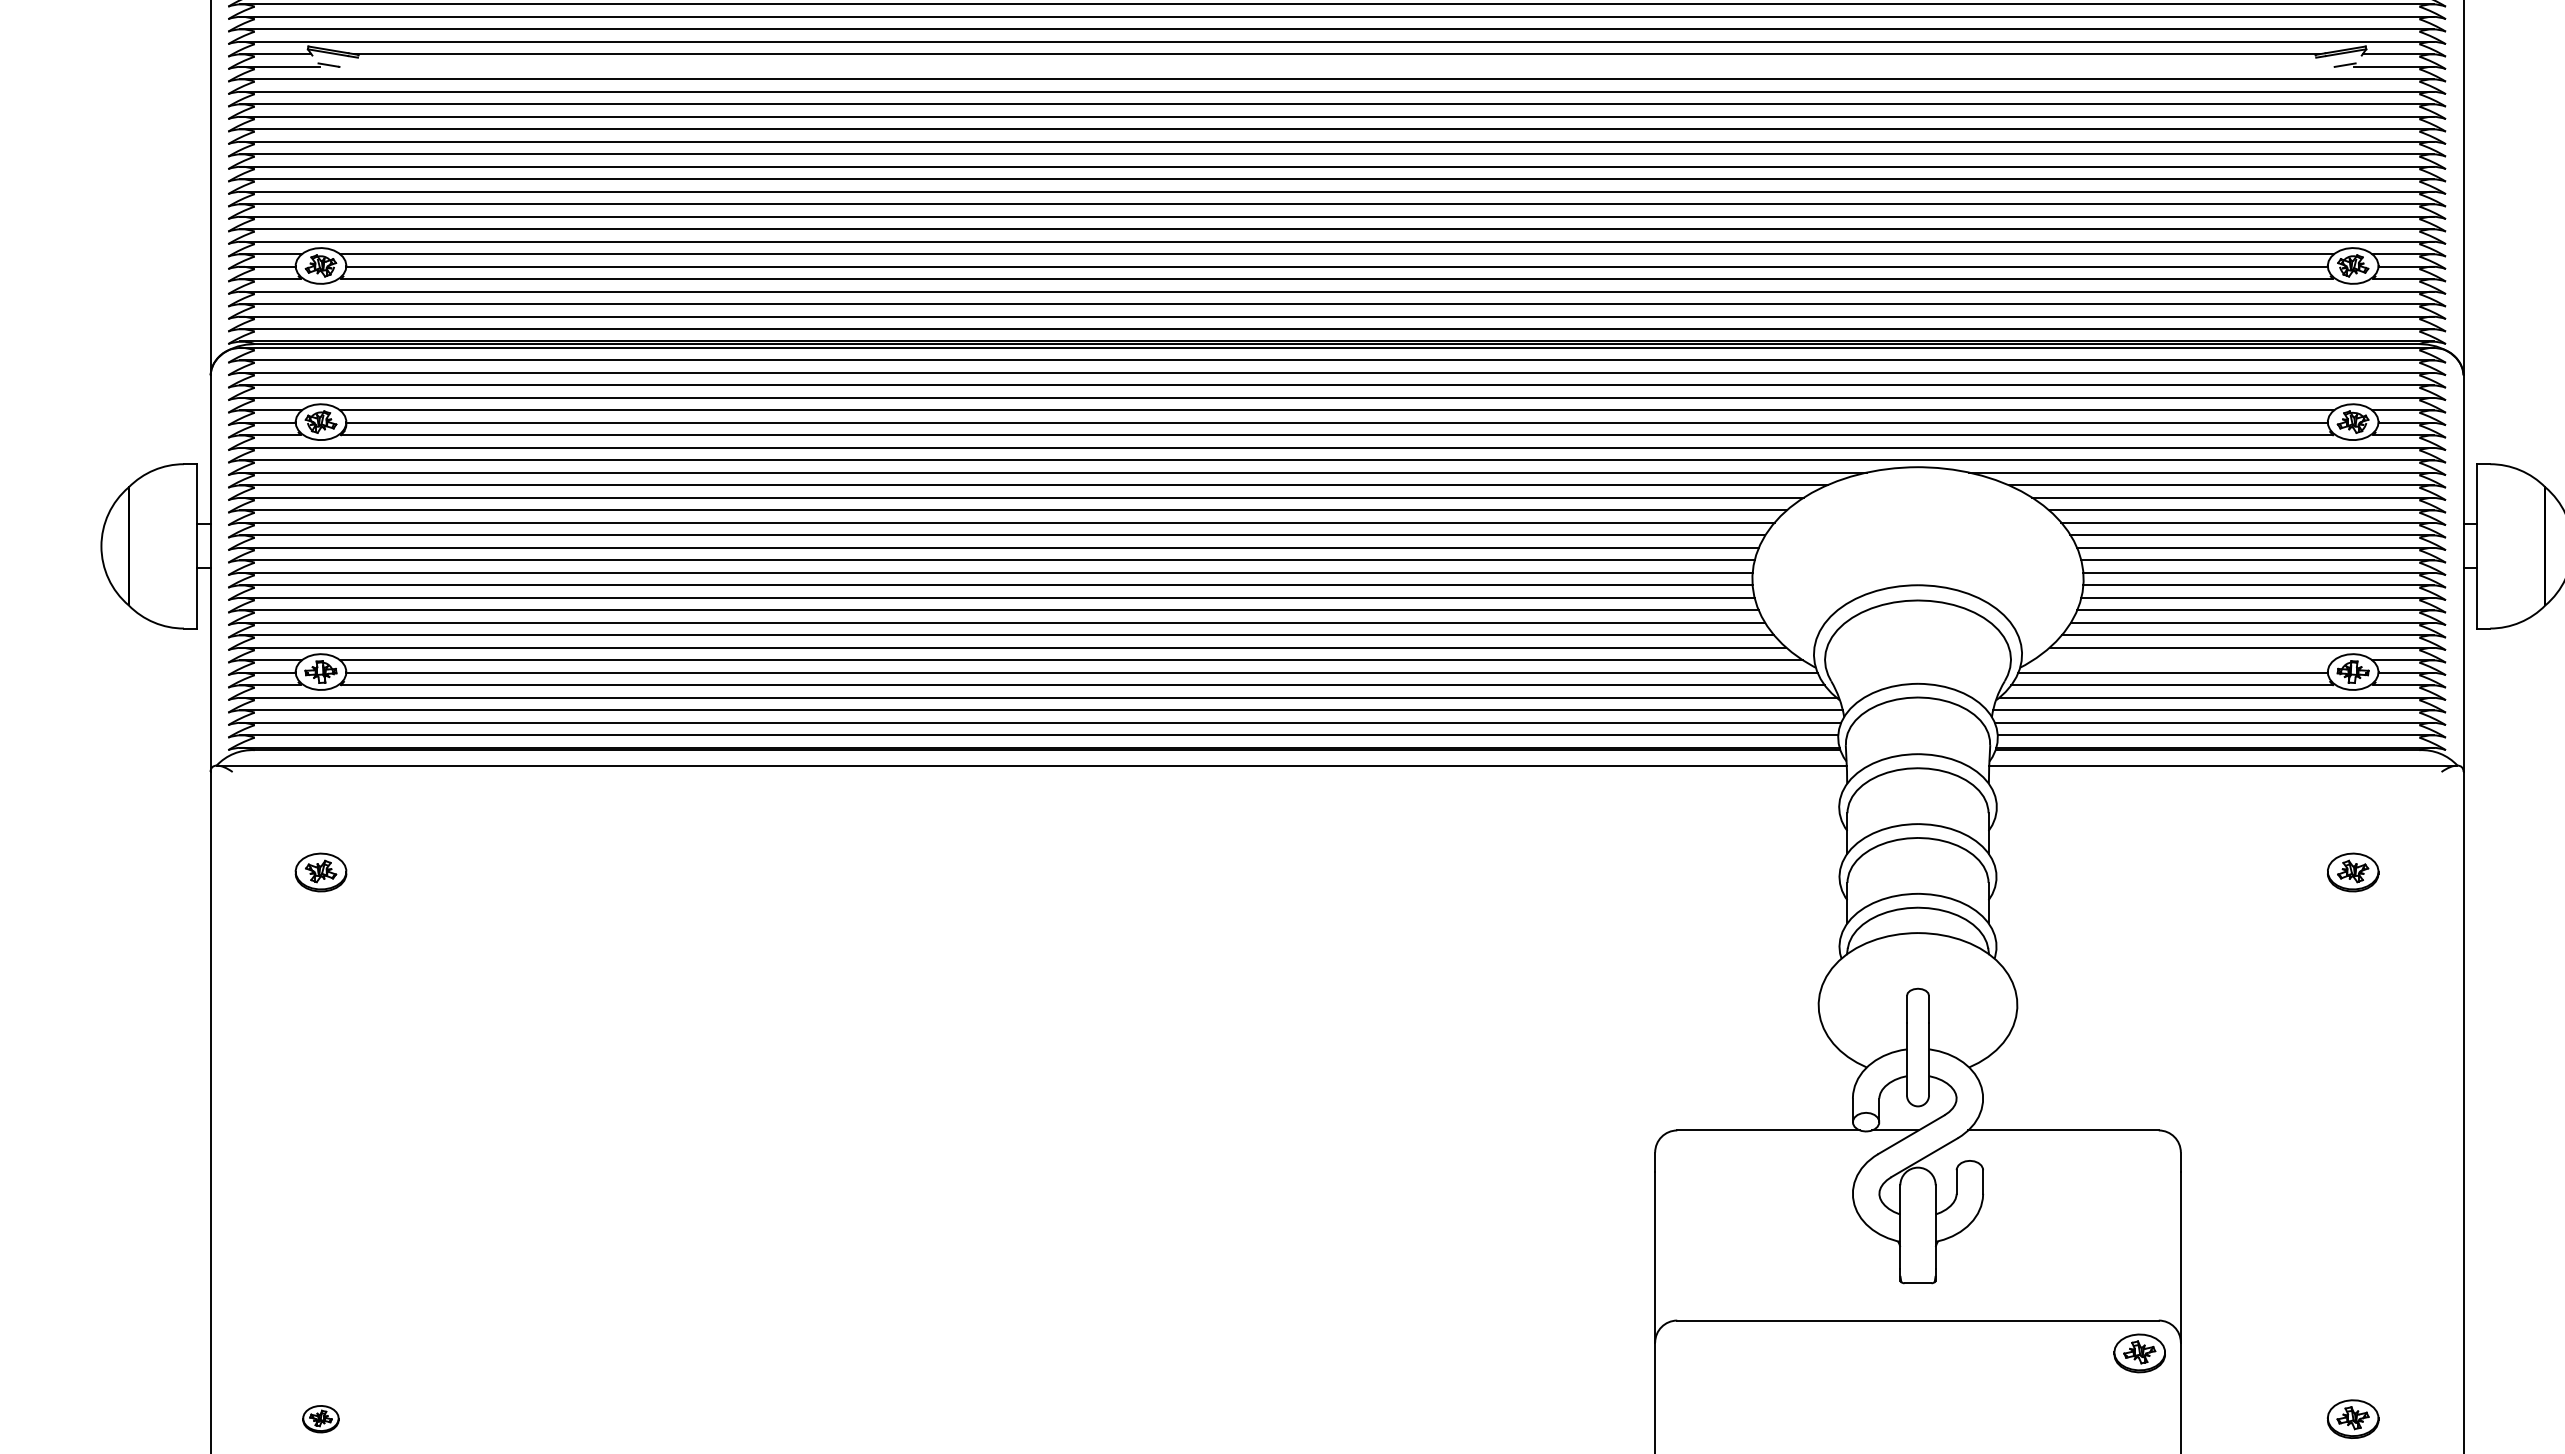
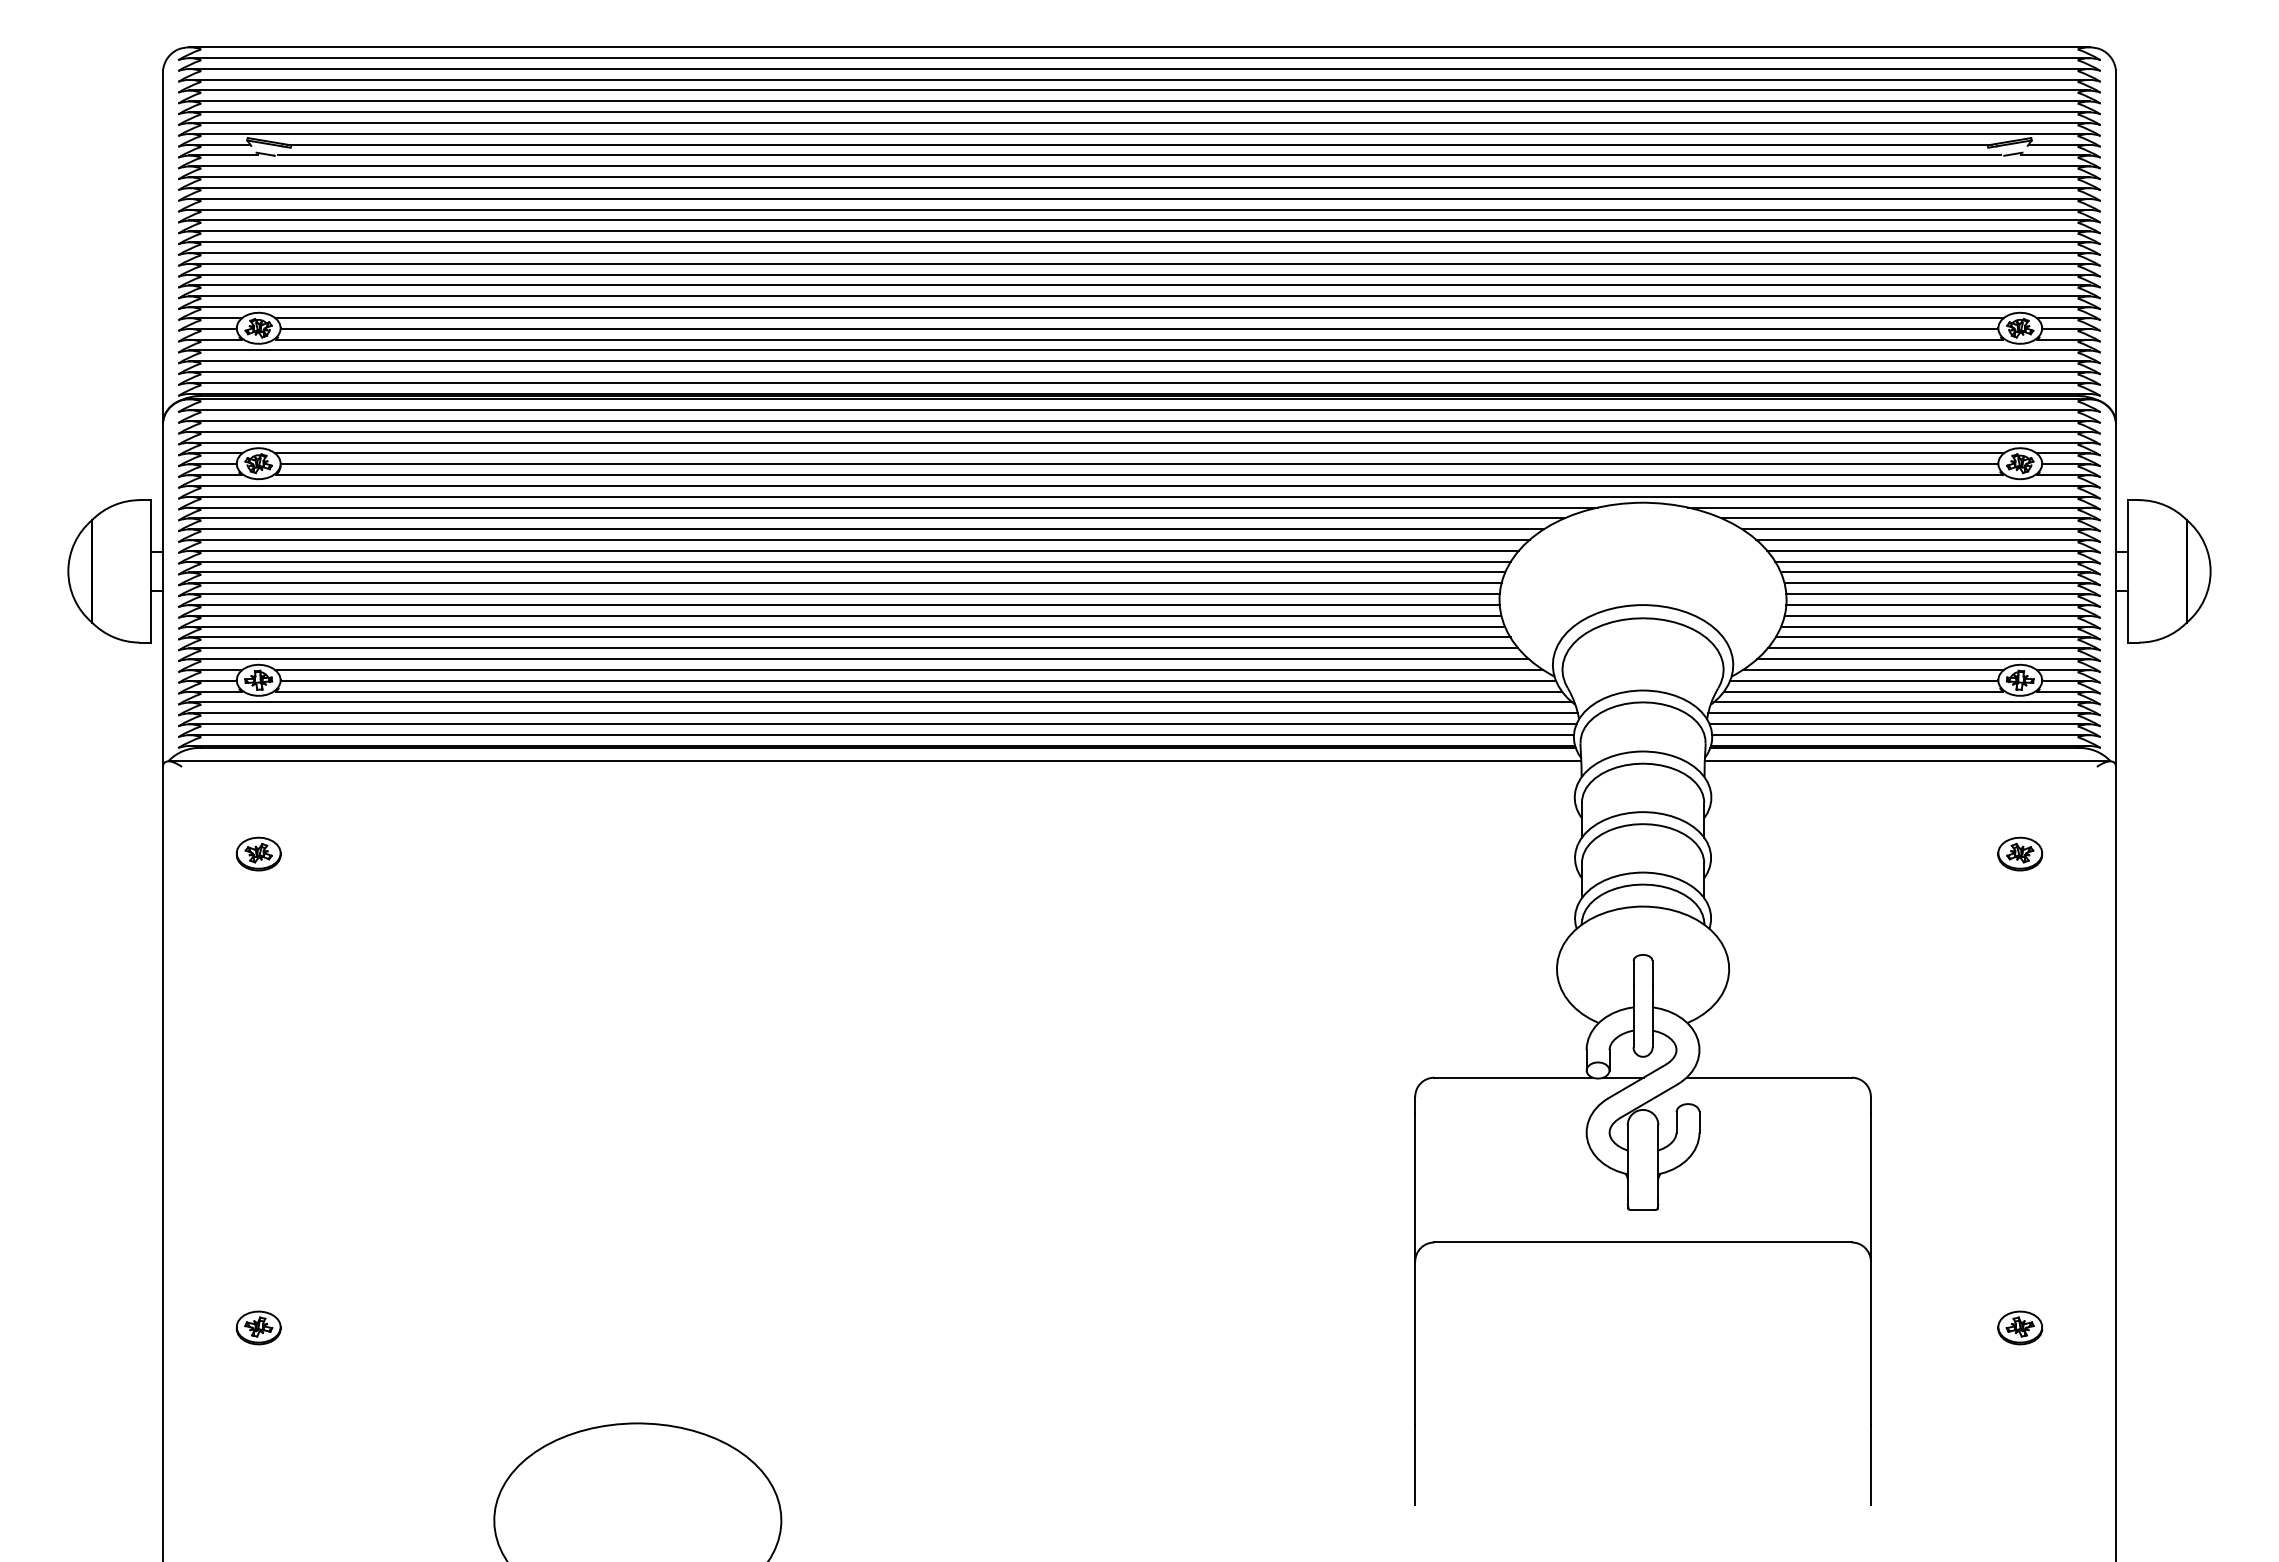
line: (1337, 66) -> (1139, 155), added
line: (2182, 659) -> (1872, 669), added
part: (2140, 1352) -> (1835, 1270), removed
part: (320, 1418) -> (258, 1327), size x1.43

